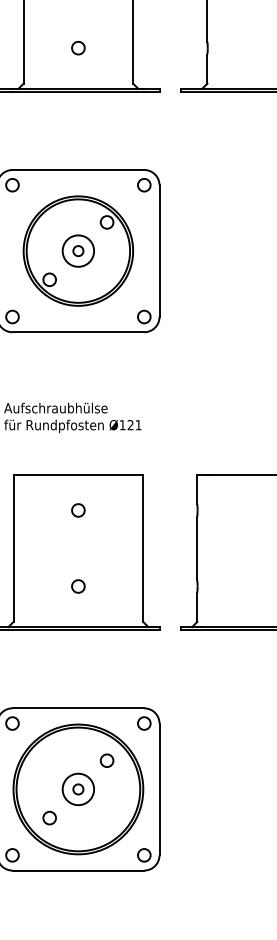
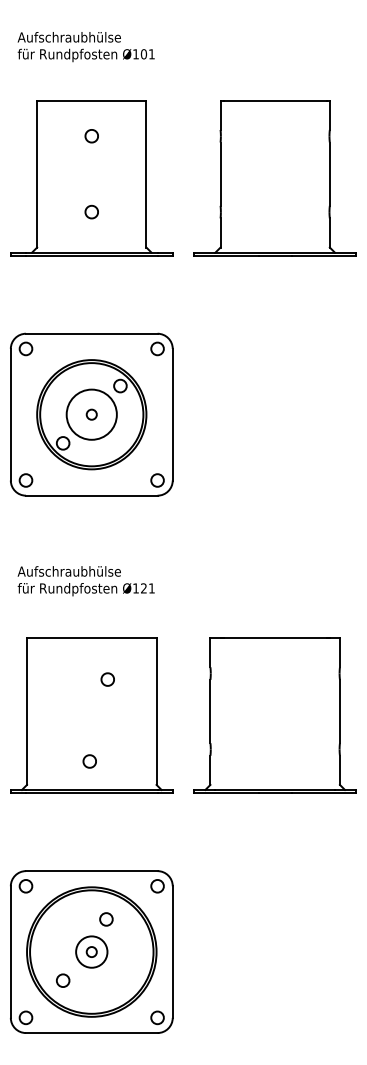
circle: (78, 250) -> (91, 414), size x1.6
part: (78, 510) -> (107, 679), moved
part: (78, 586) -> (89, 761), moved
circle: (107, 760) -> (106, 919), moved

